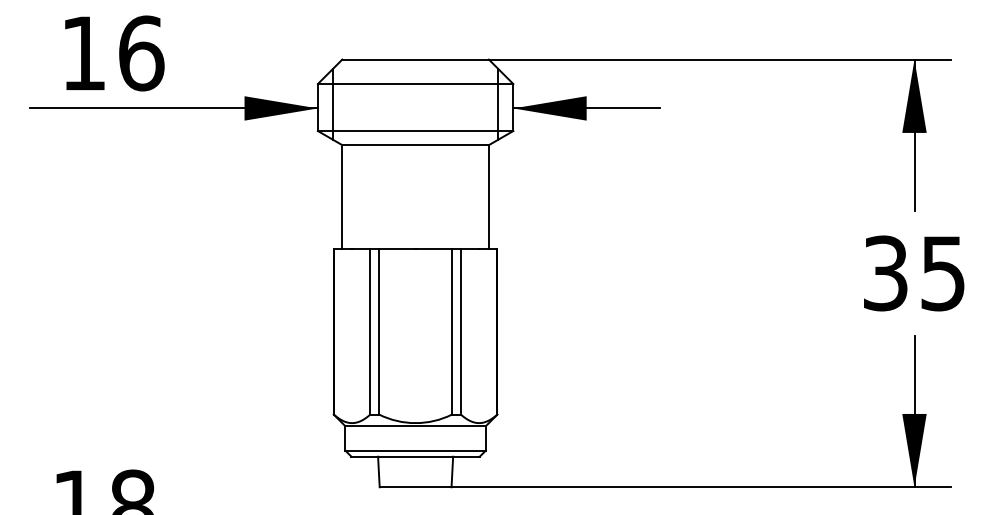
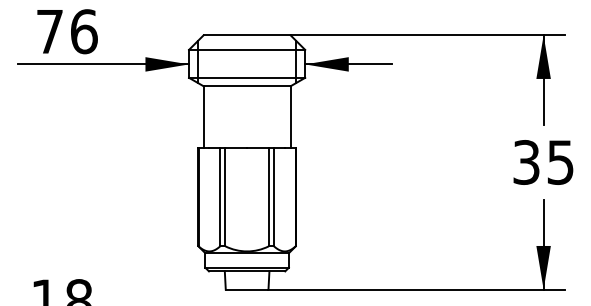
text: (83, 53) -> (49, 31), 16 -> 76

